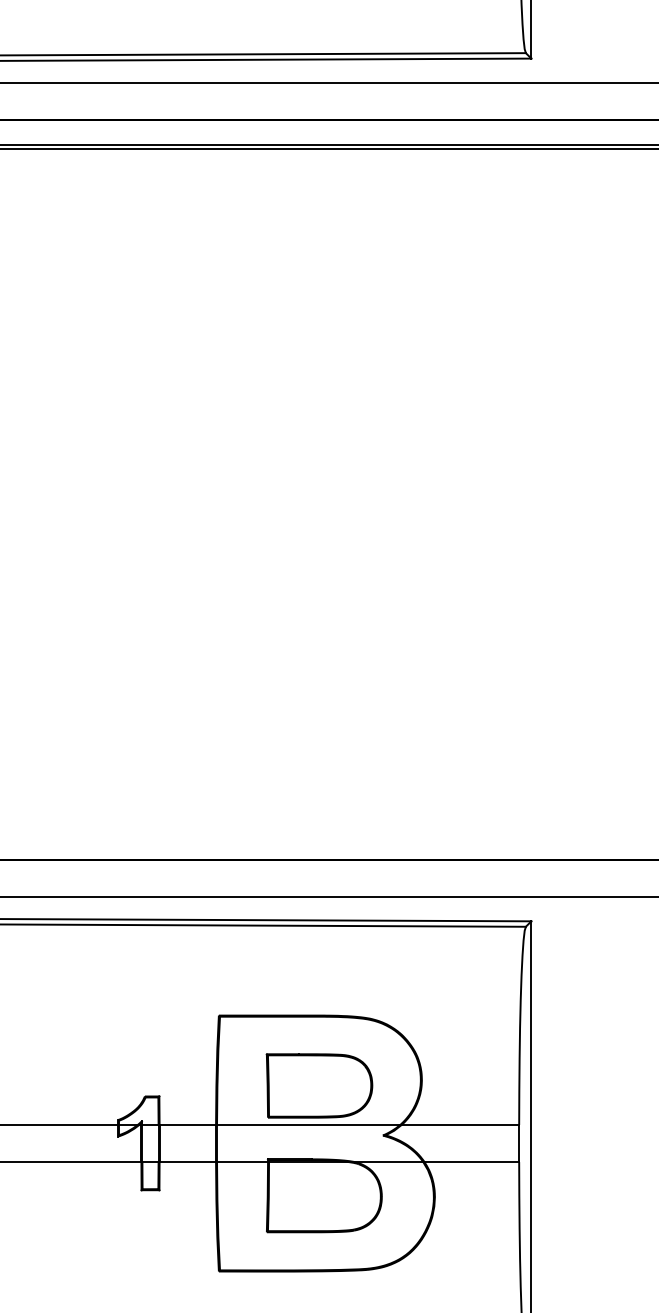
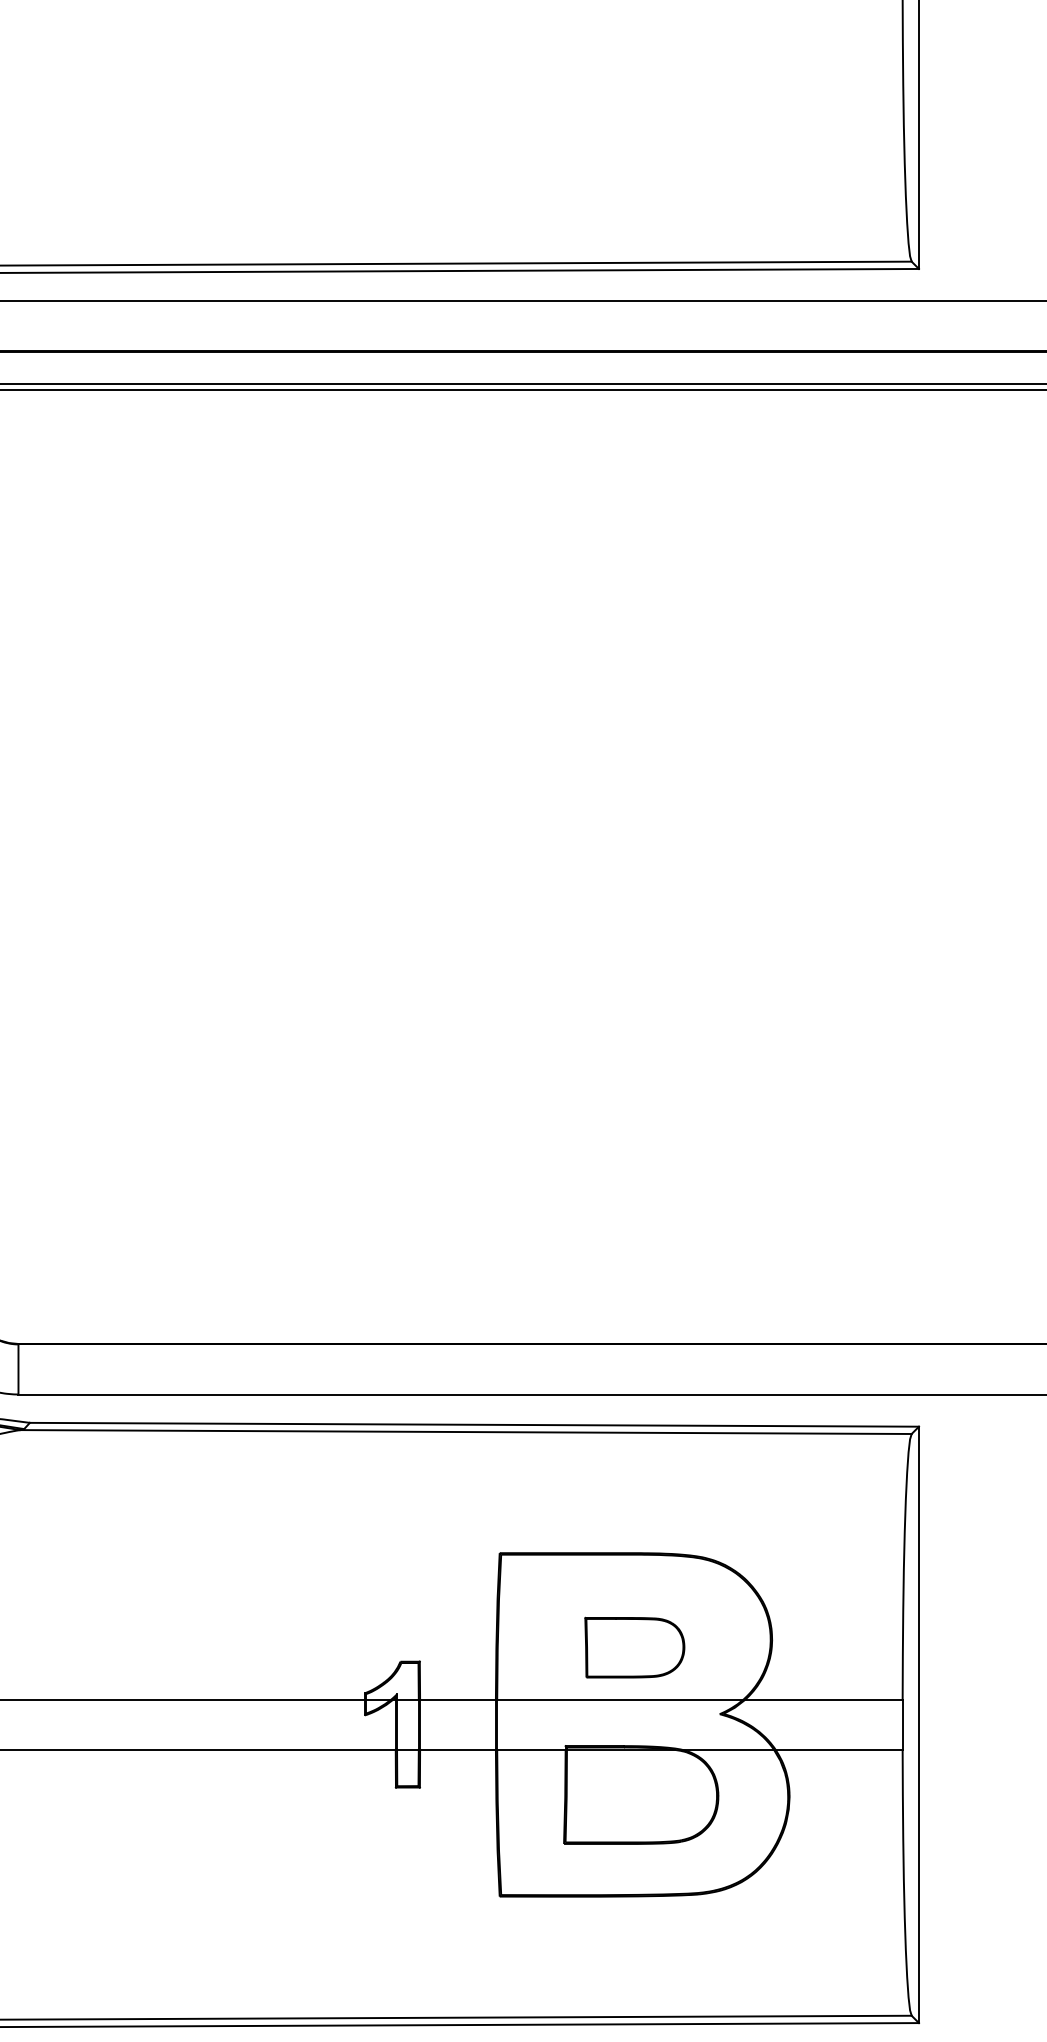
part: (319, 1085) -> (634, 1647), size x0.7

